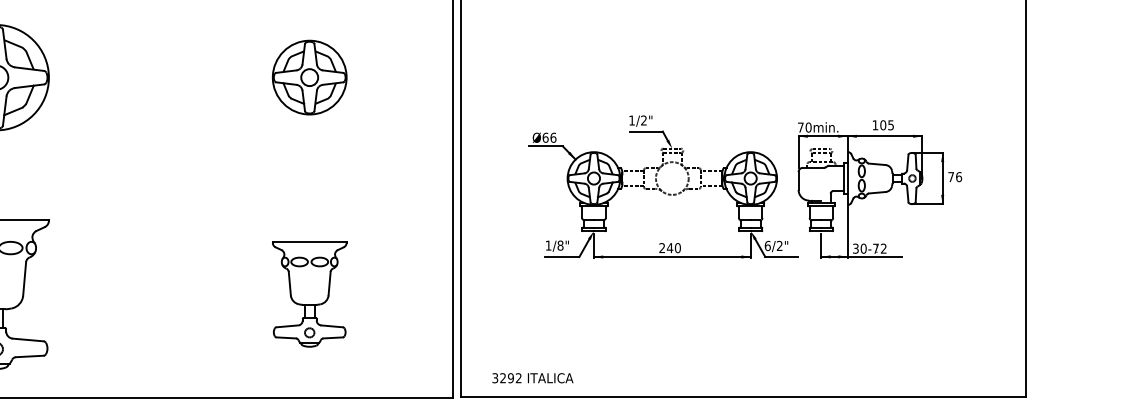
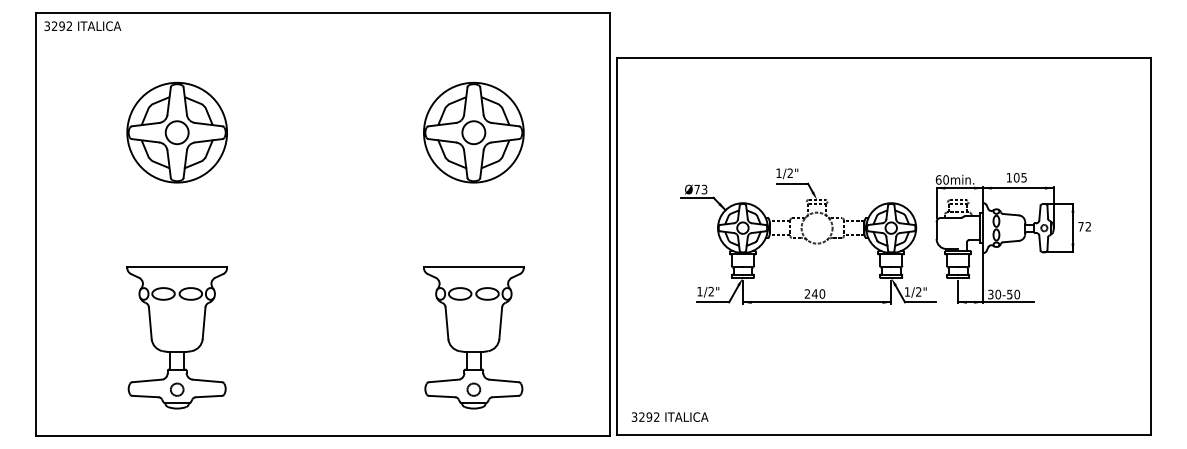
part: (309, 77) -> (473, 132), size x1.43
text: (800, 127) -> (938, 179), 70min. -> 60min.
text: (549, 137) -> (700, 189), Ø66 -> Ø73
text: (959, 176) -> (1088, 226), 76 -> 72
text: (560, 245) -> (711, 291), 1/8" -> 1/2"
text: (767, 245) -> (907, 291), 6/2" -> 1/2"
text: (879, 248) -> (1013, 294), 30-72 -> 30-50
part: (309, 294) -> (473, 337), size x1.43
text: (532, 377) -> (669, 416), moved

